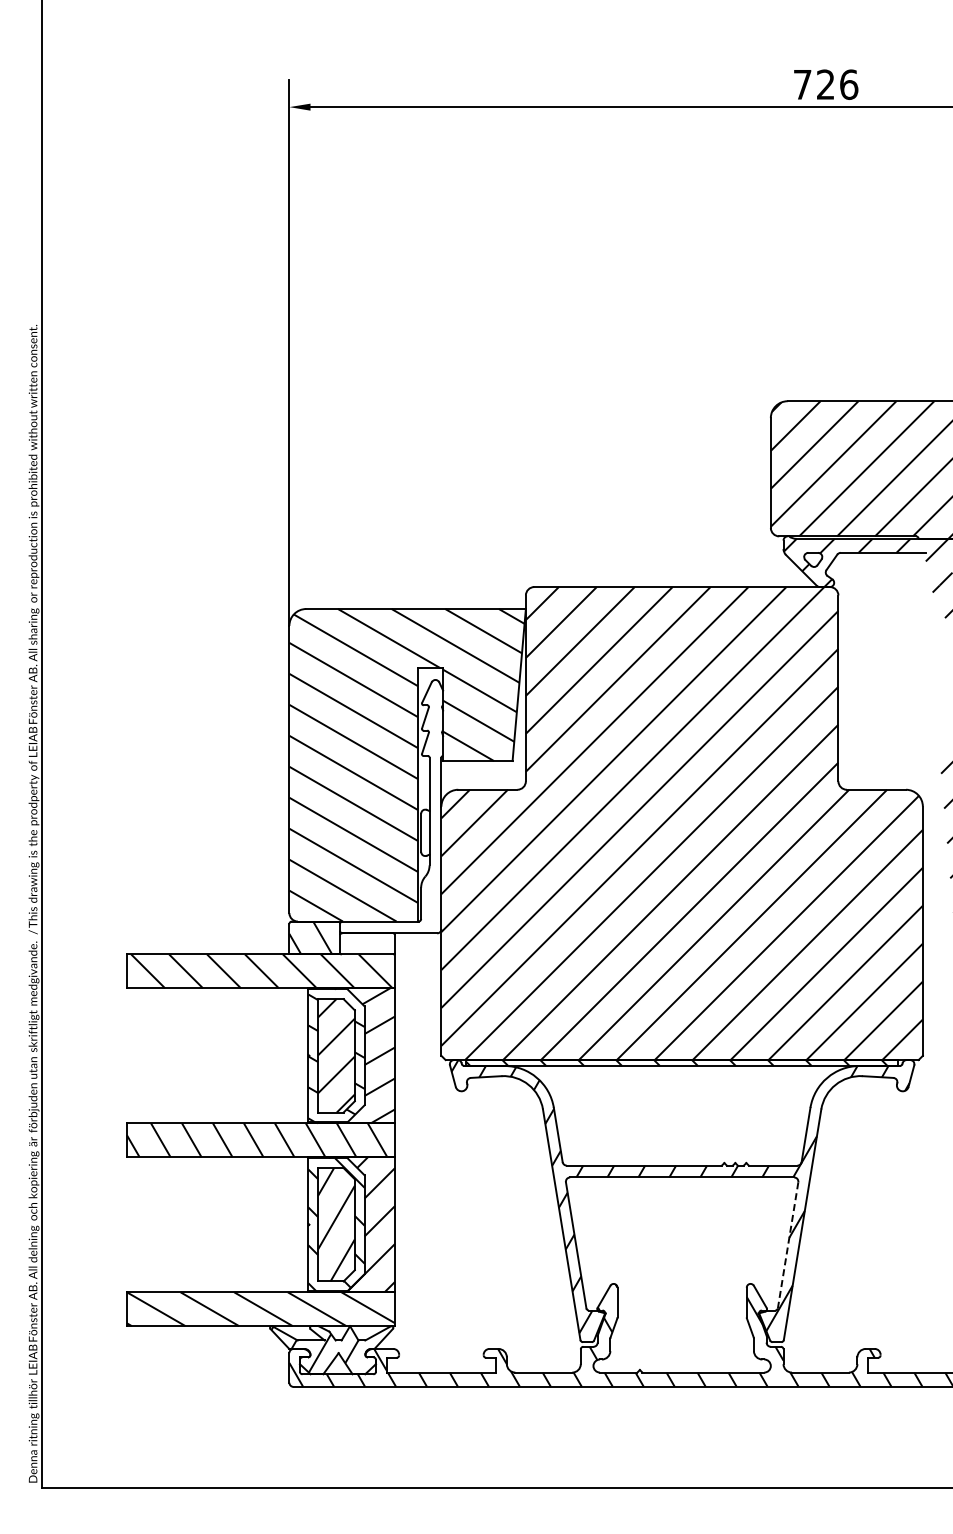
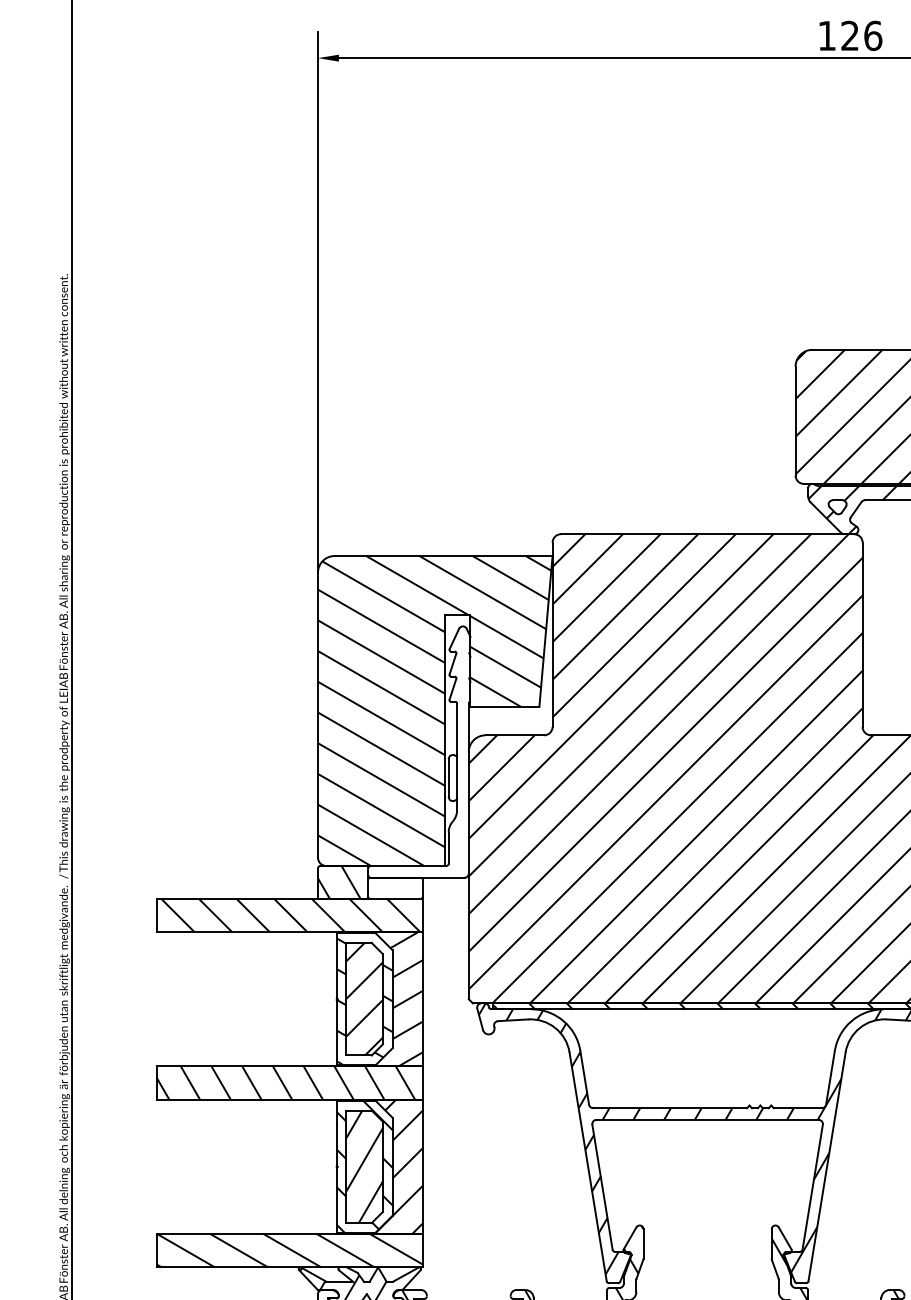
text: (802, 84) -> (826, 35), 726 -> 126
line: (788, 1245) -> (813, 1187), dashed -> solid

